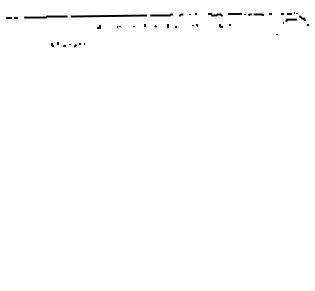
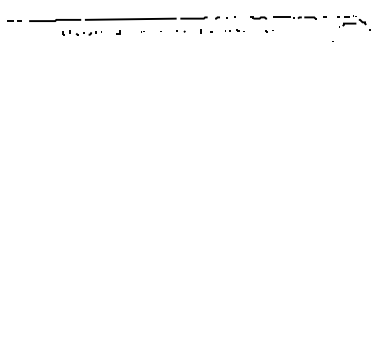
part: (195, 25) -> (234, 30), size x1.67
part: (150, 26) -> (180, 31), size x0.62
part: (224, 26) -> (269, 31), size x0.62
part: (67, 44) -> (81, 32), moved

